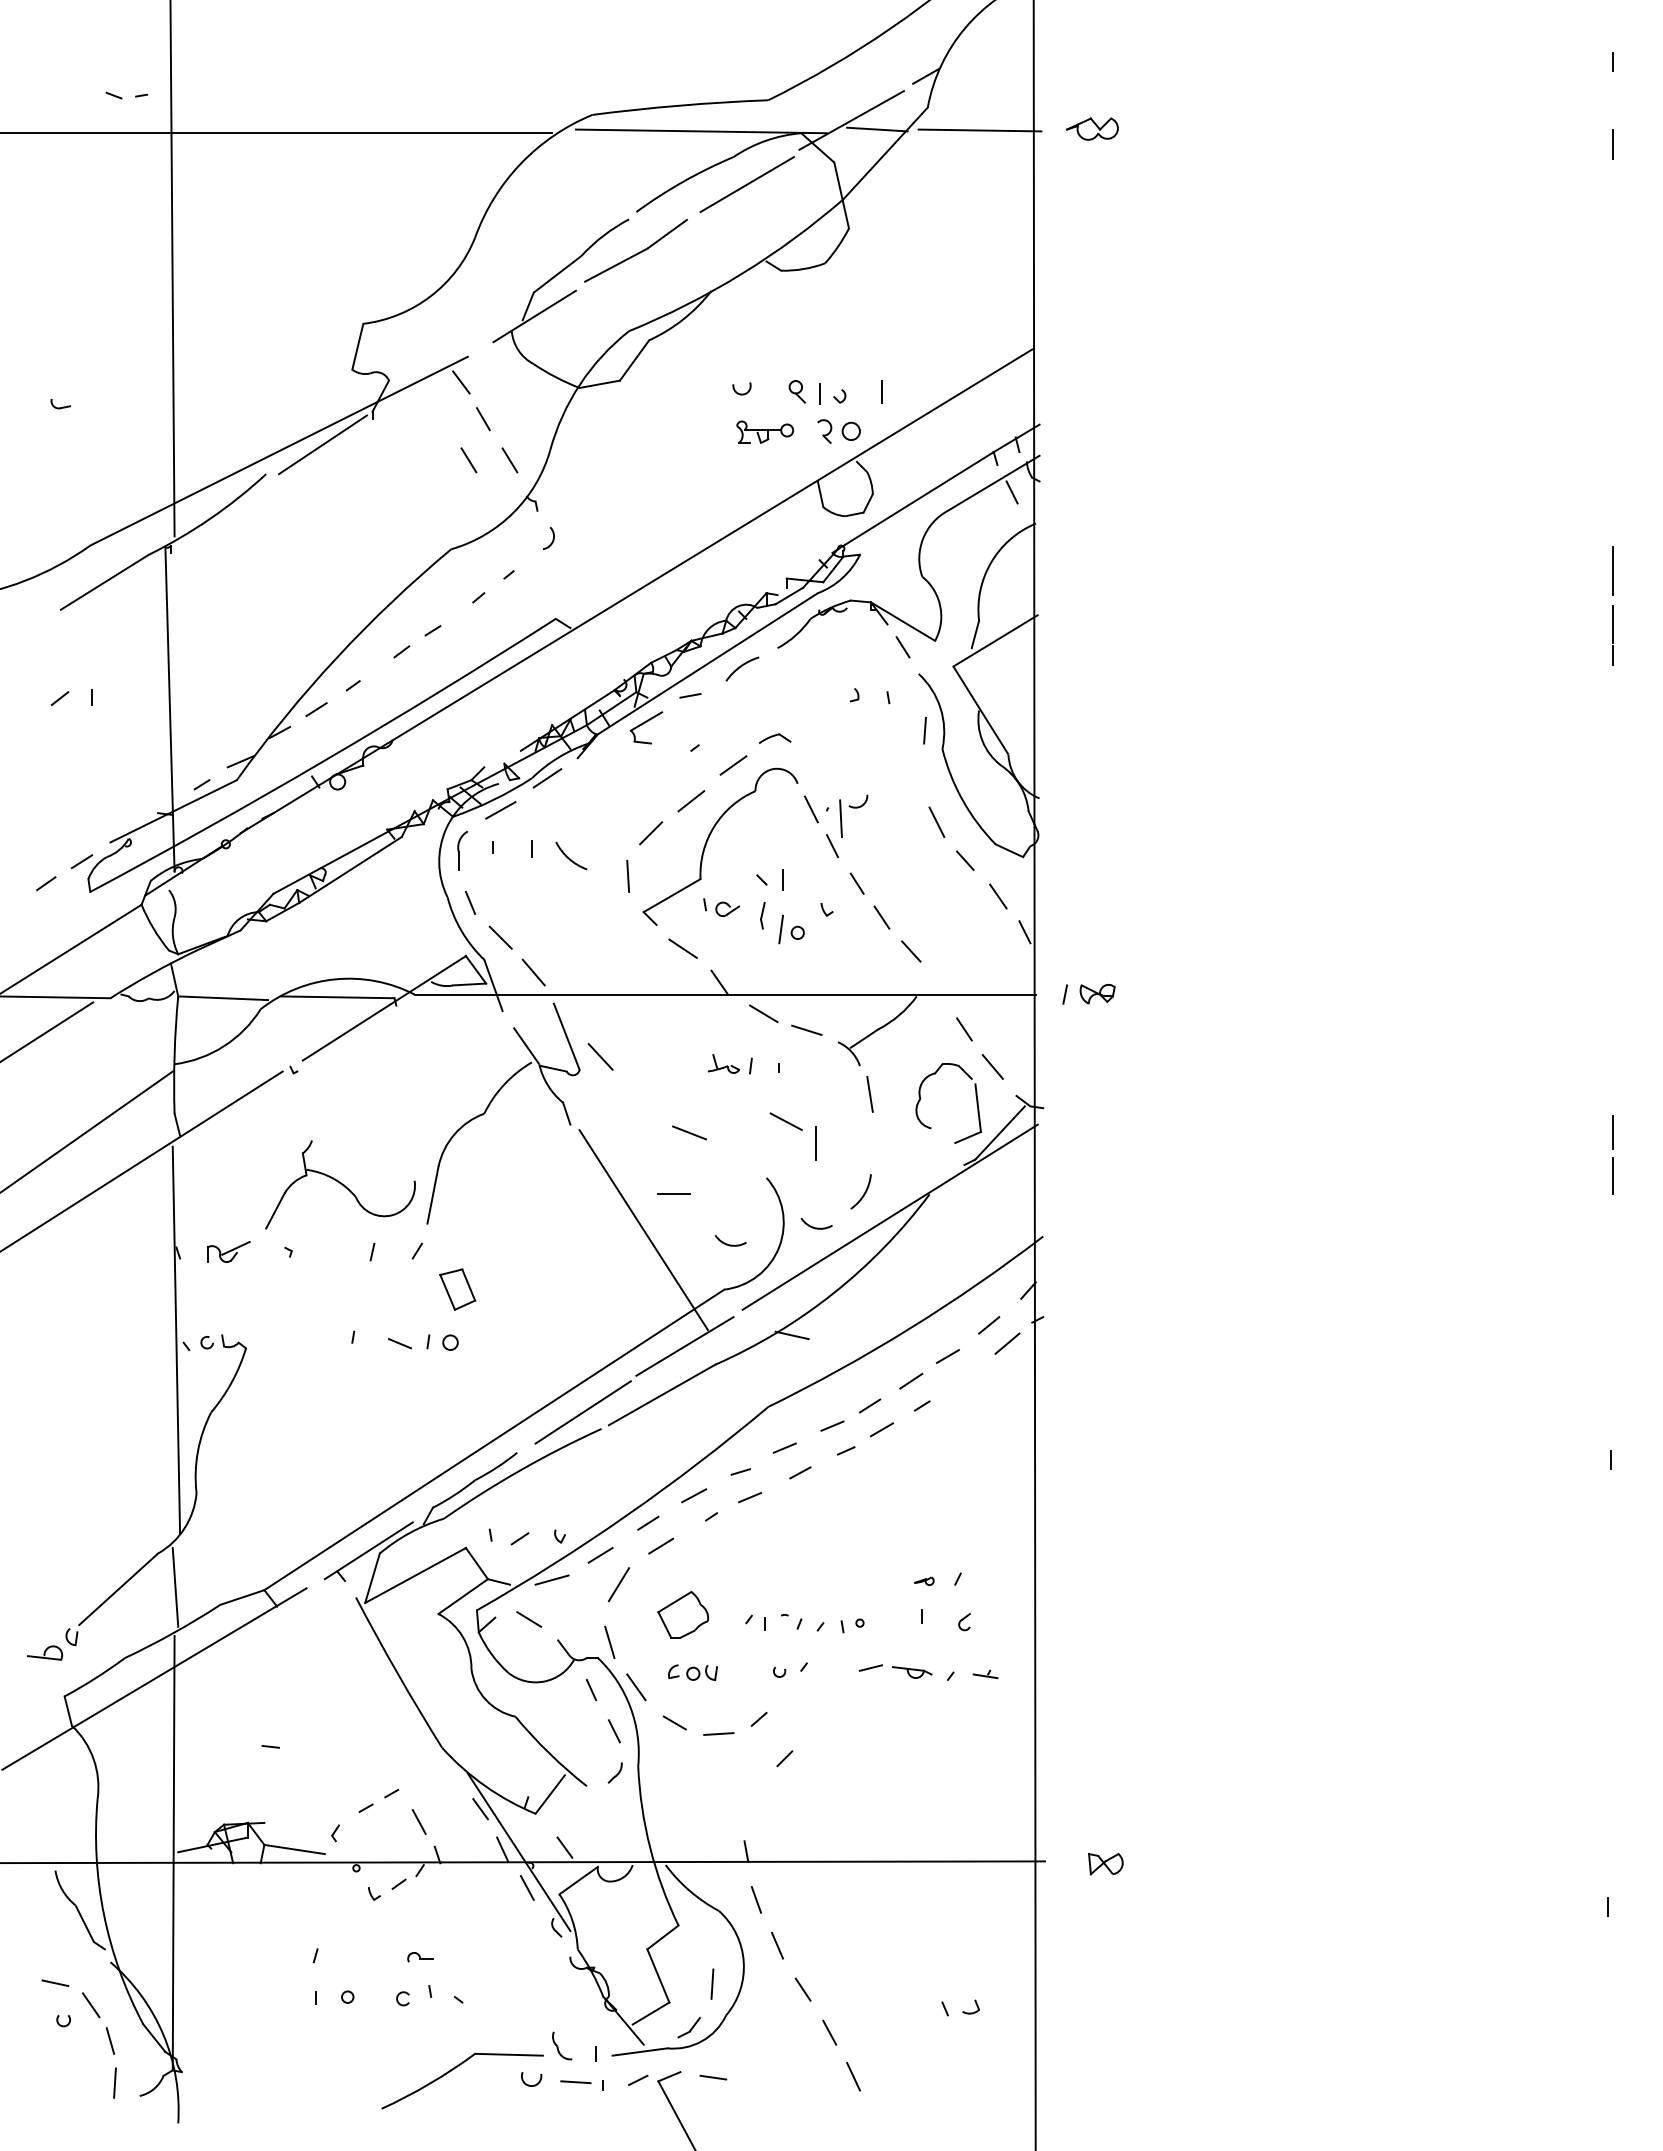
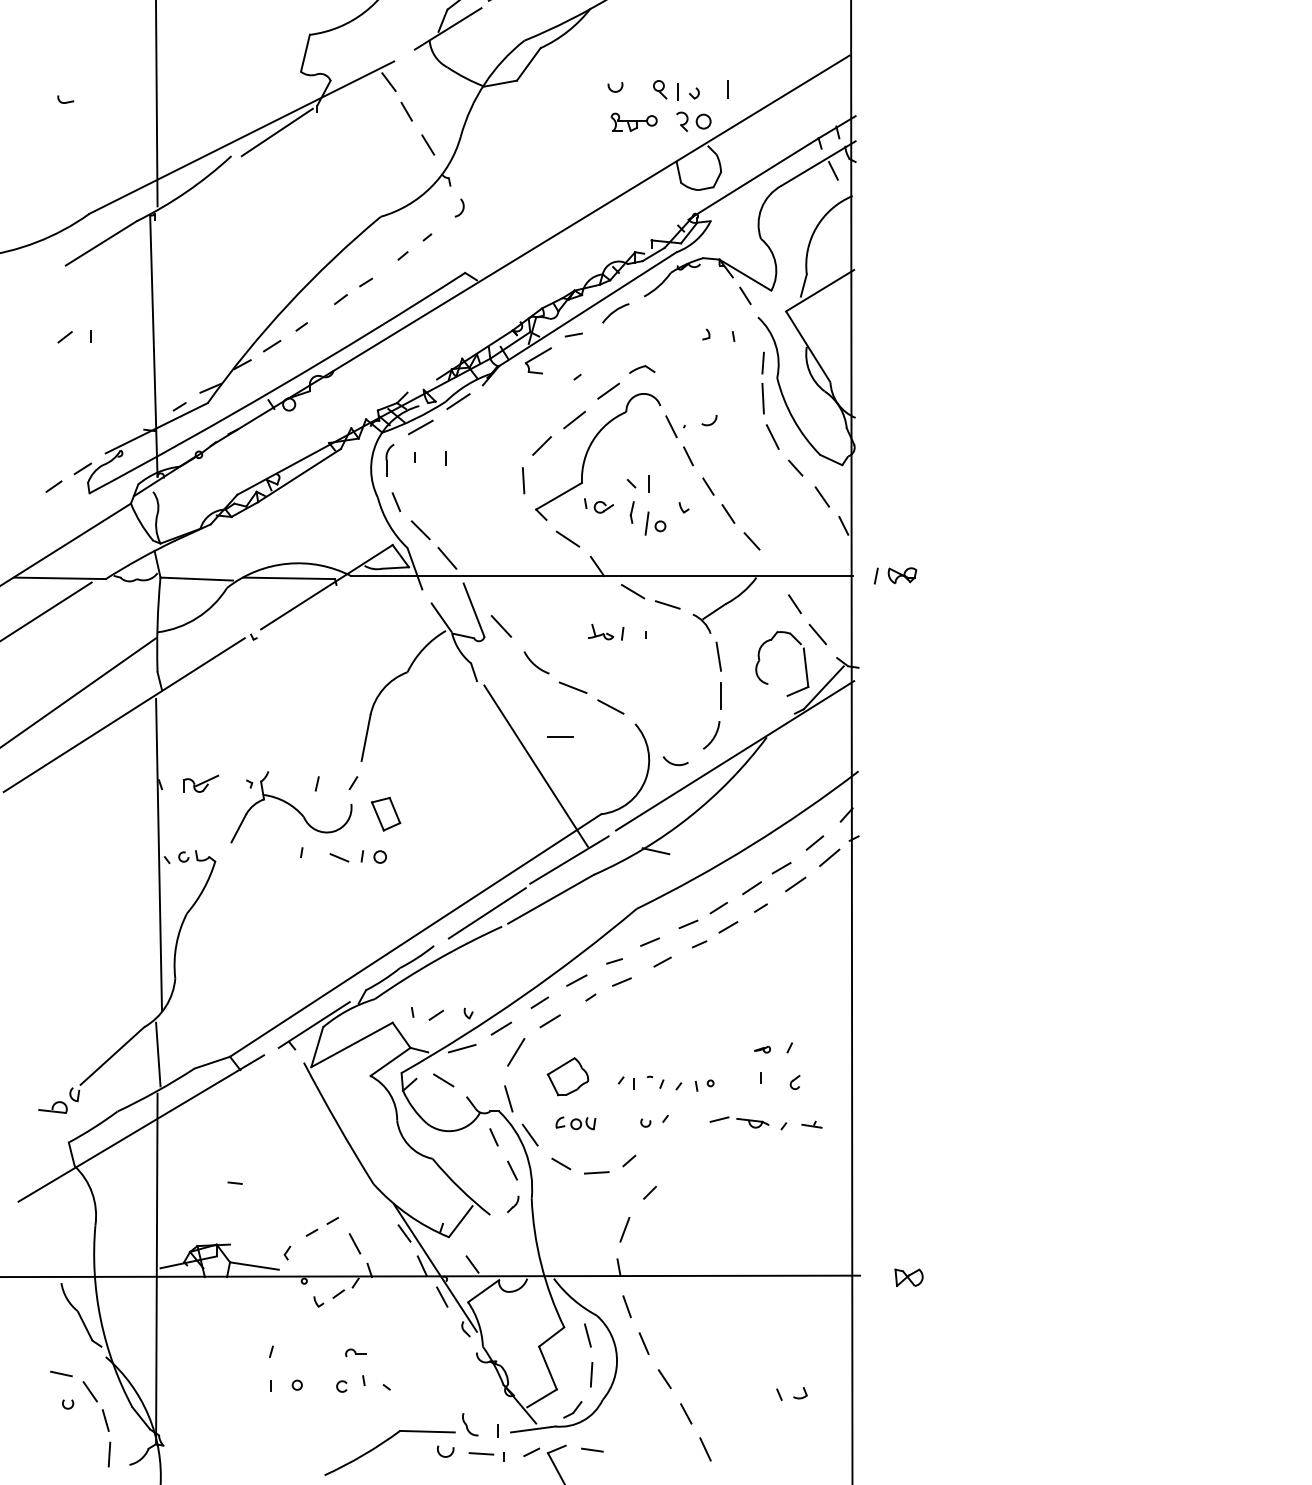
line: (468, 460) -> (394, 145), removed
line: (840, 818) -> (762, 398), moved
arc: (569, 857) -> (535, 664), moved
line: (785, 1121) -> (610, 706), moved
line: (815, 1143) -> (720, 696), moved
part: (340, 1184) -> (291, 806), moved
arc: (730, 1244) -> (606, 777), removed
line: (965, 1376) -> (795, 884), added
line: (753, 1804) -> (624, 1229), added
line: (707, 1935) -> (587, 1335), added

